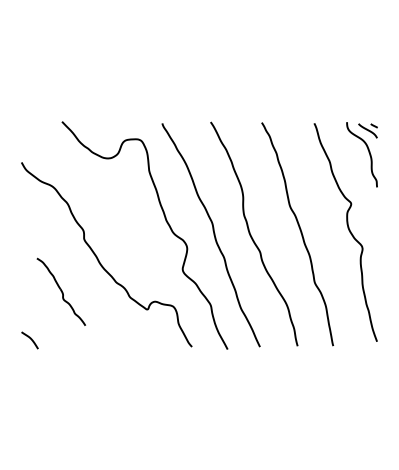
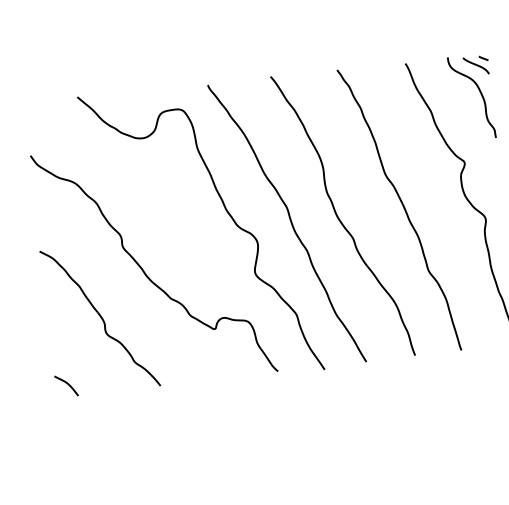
part: (61, 291) -> (100, 317), size x1.67

